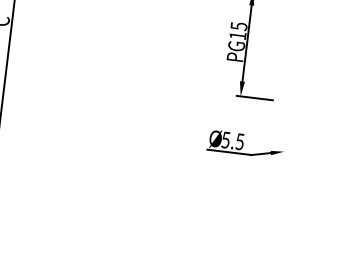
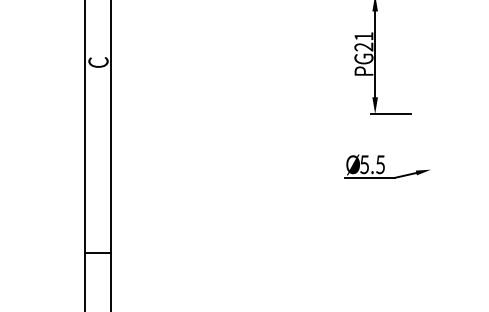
text: (238, 30) -> (363, 41), PG15 -> PG21

